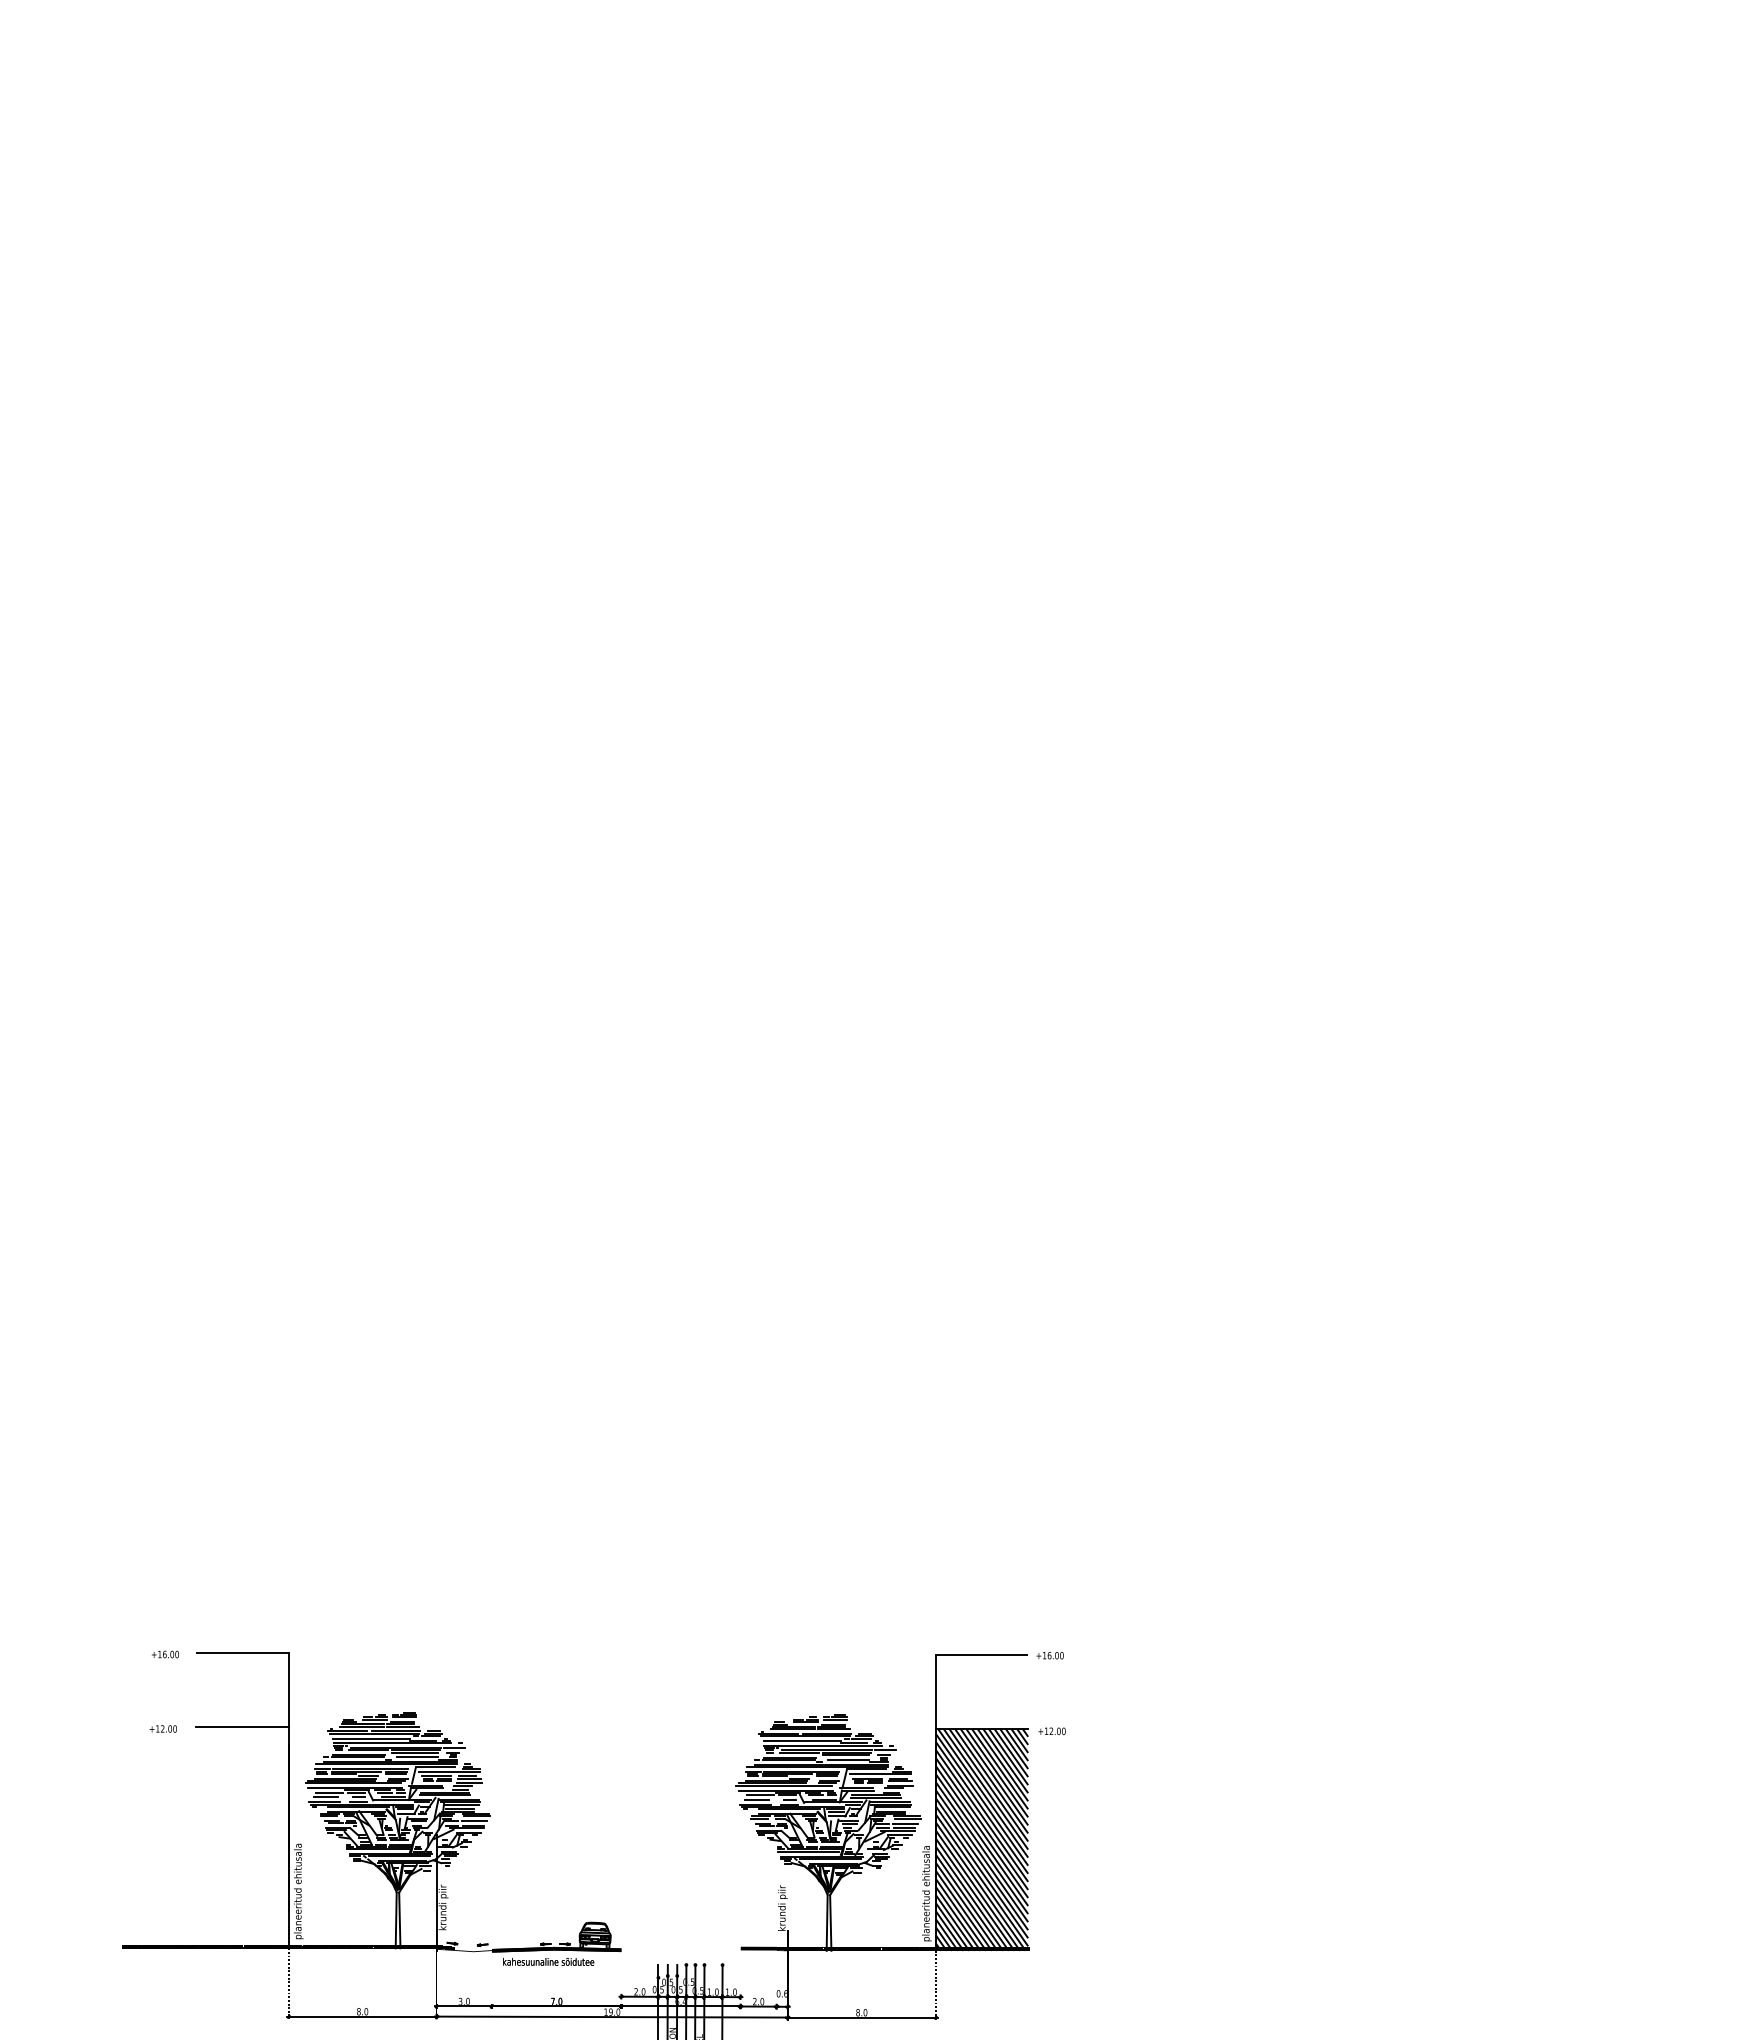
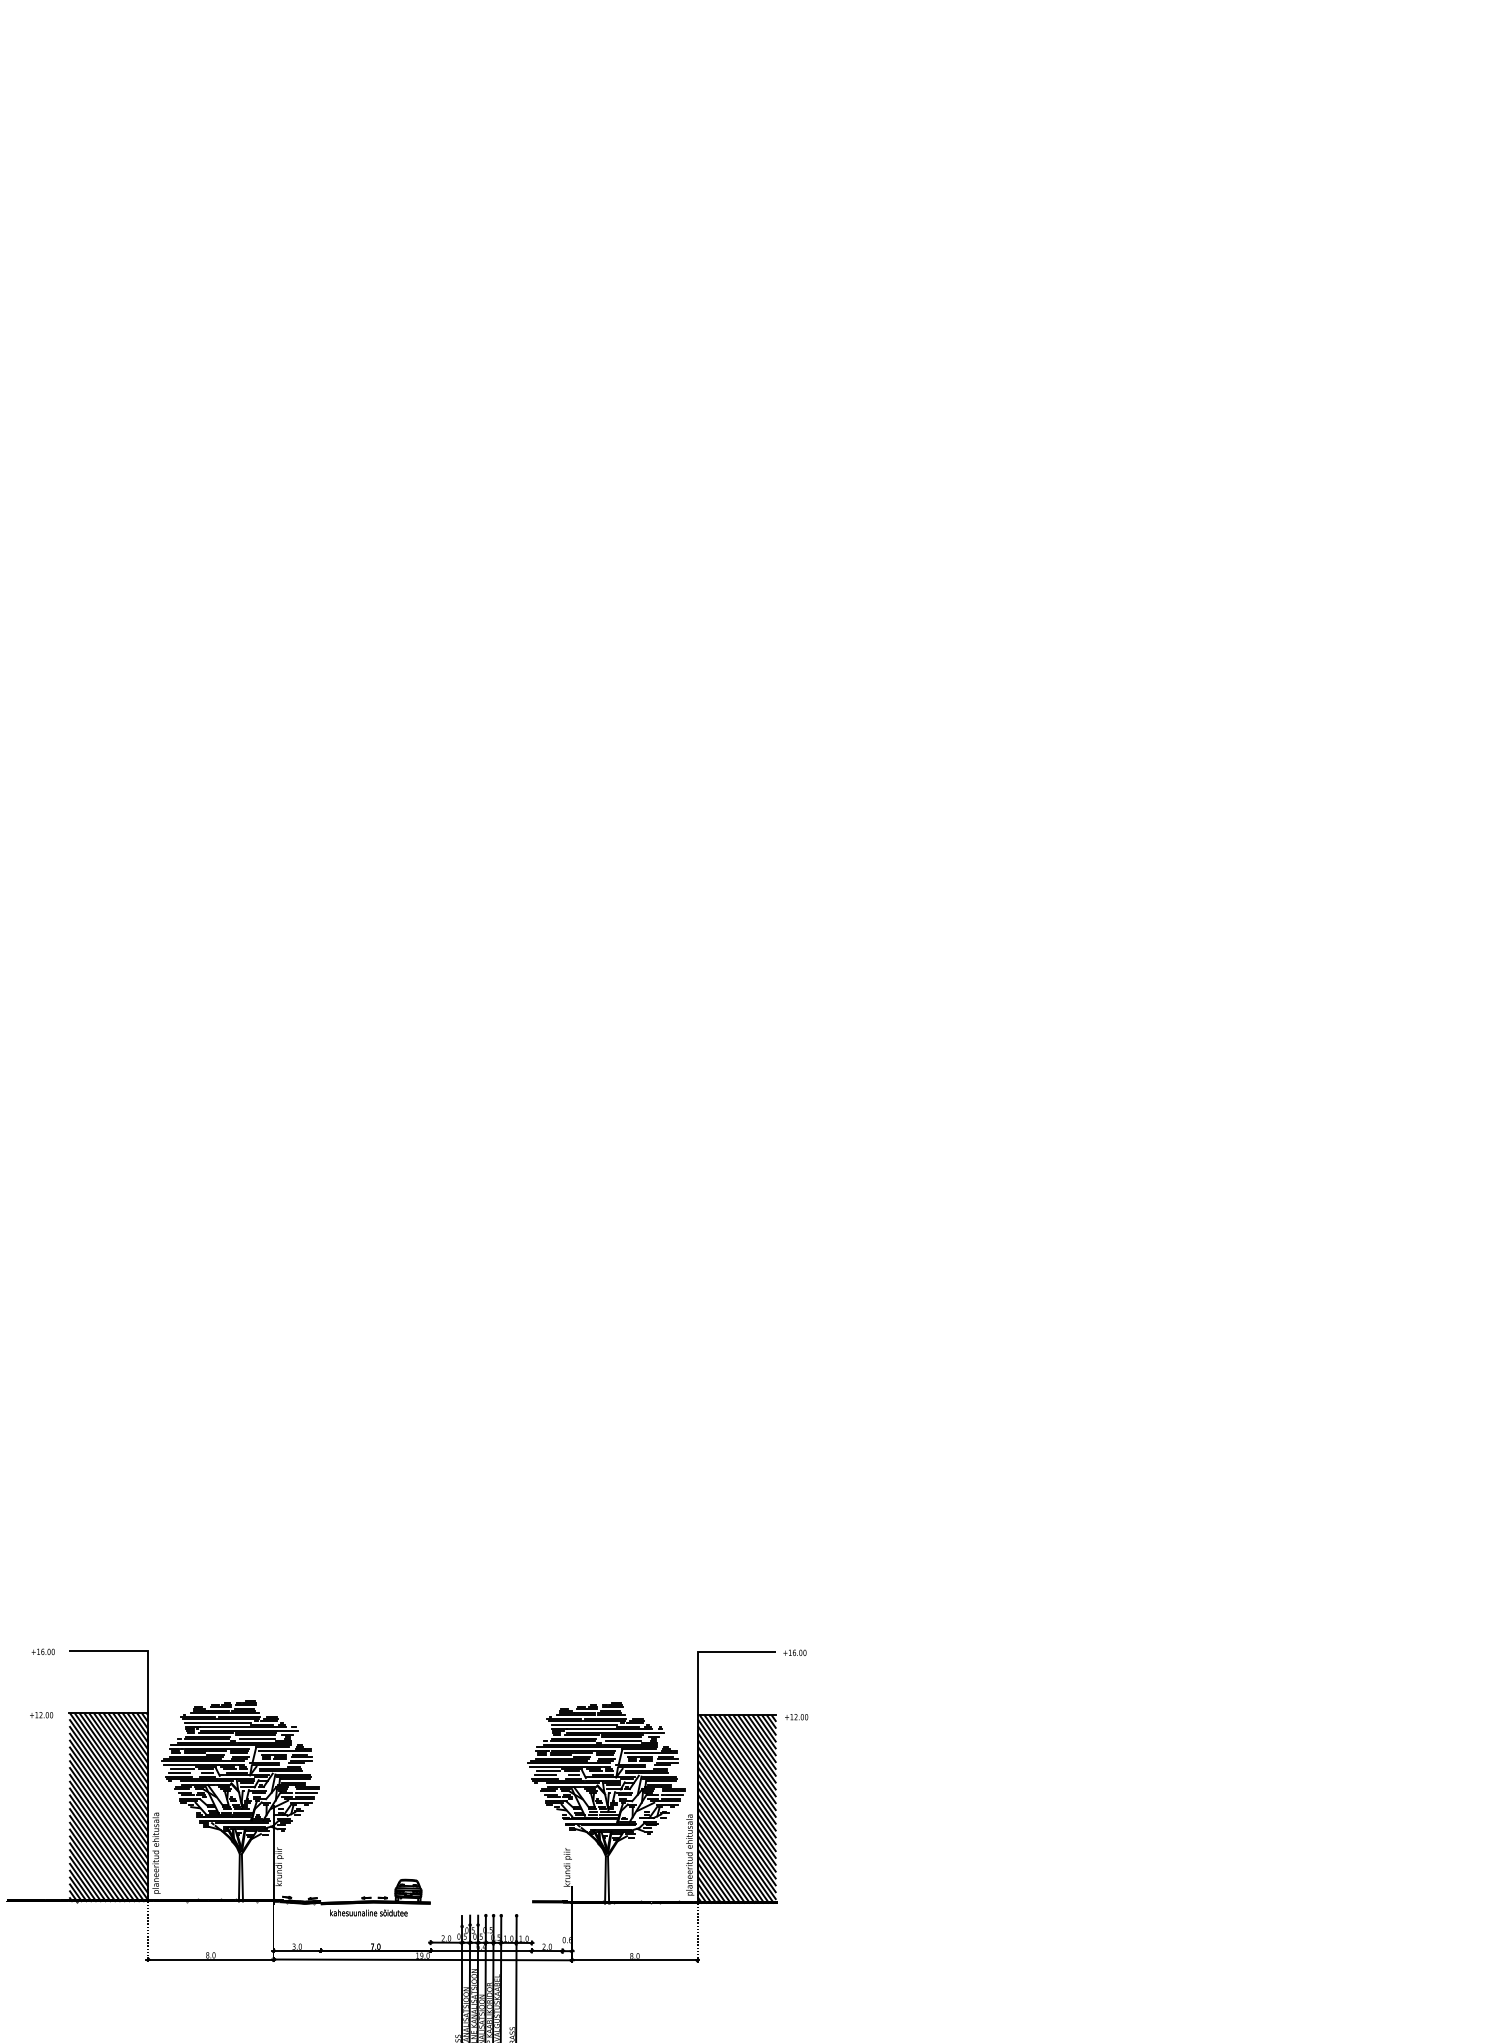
hatch: (242, 1837) -> (108, 1807), added
hatch: (472, 1948) -> (304, 1901), added

